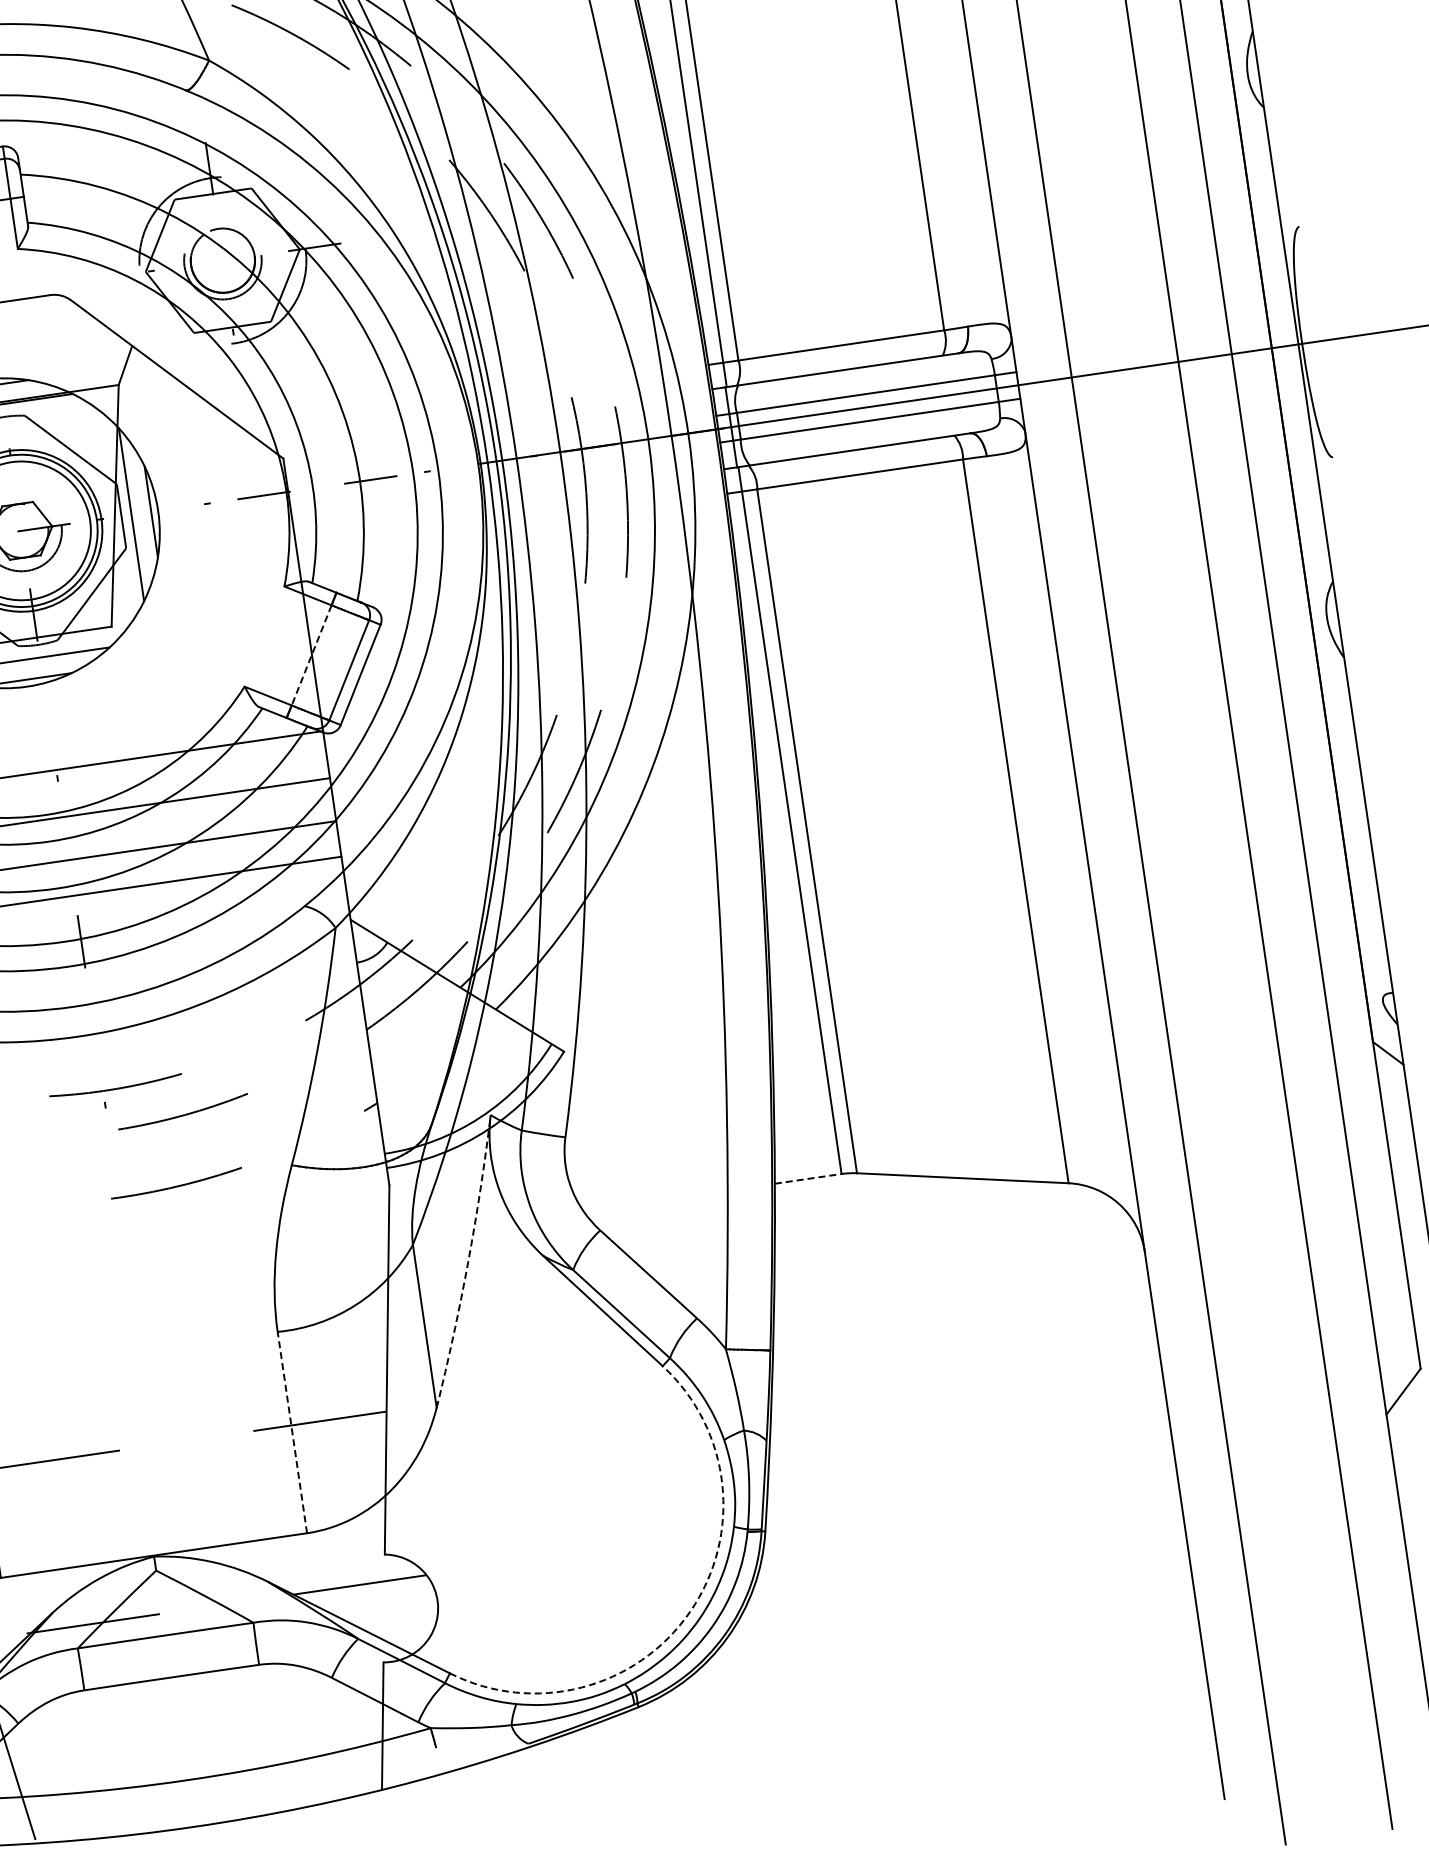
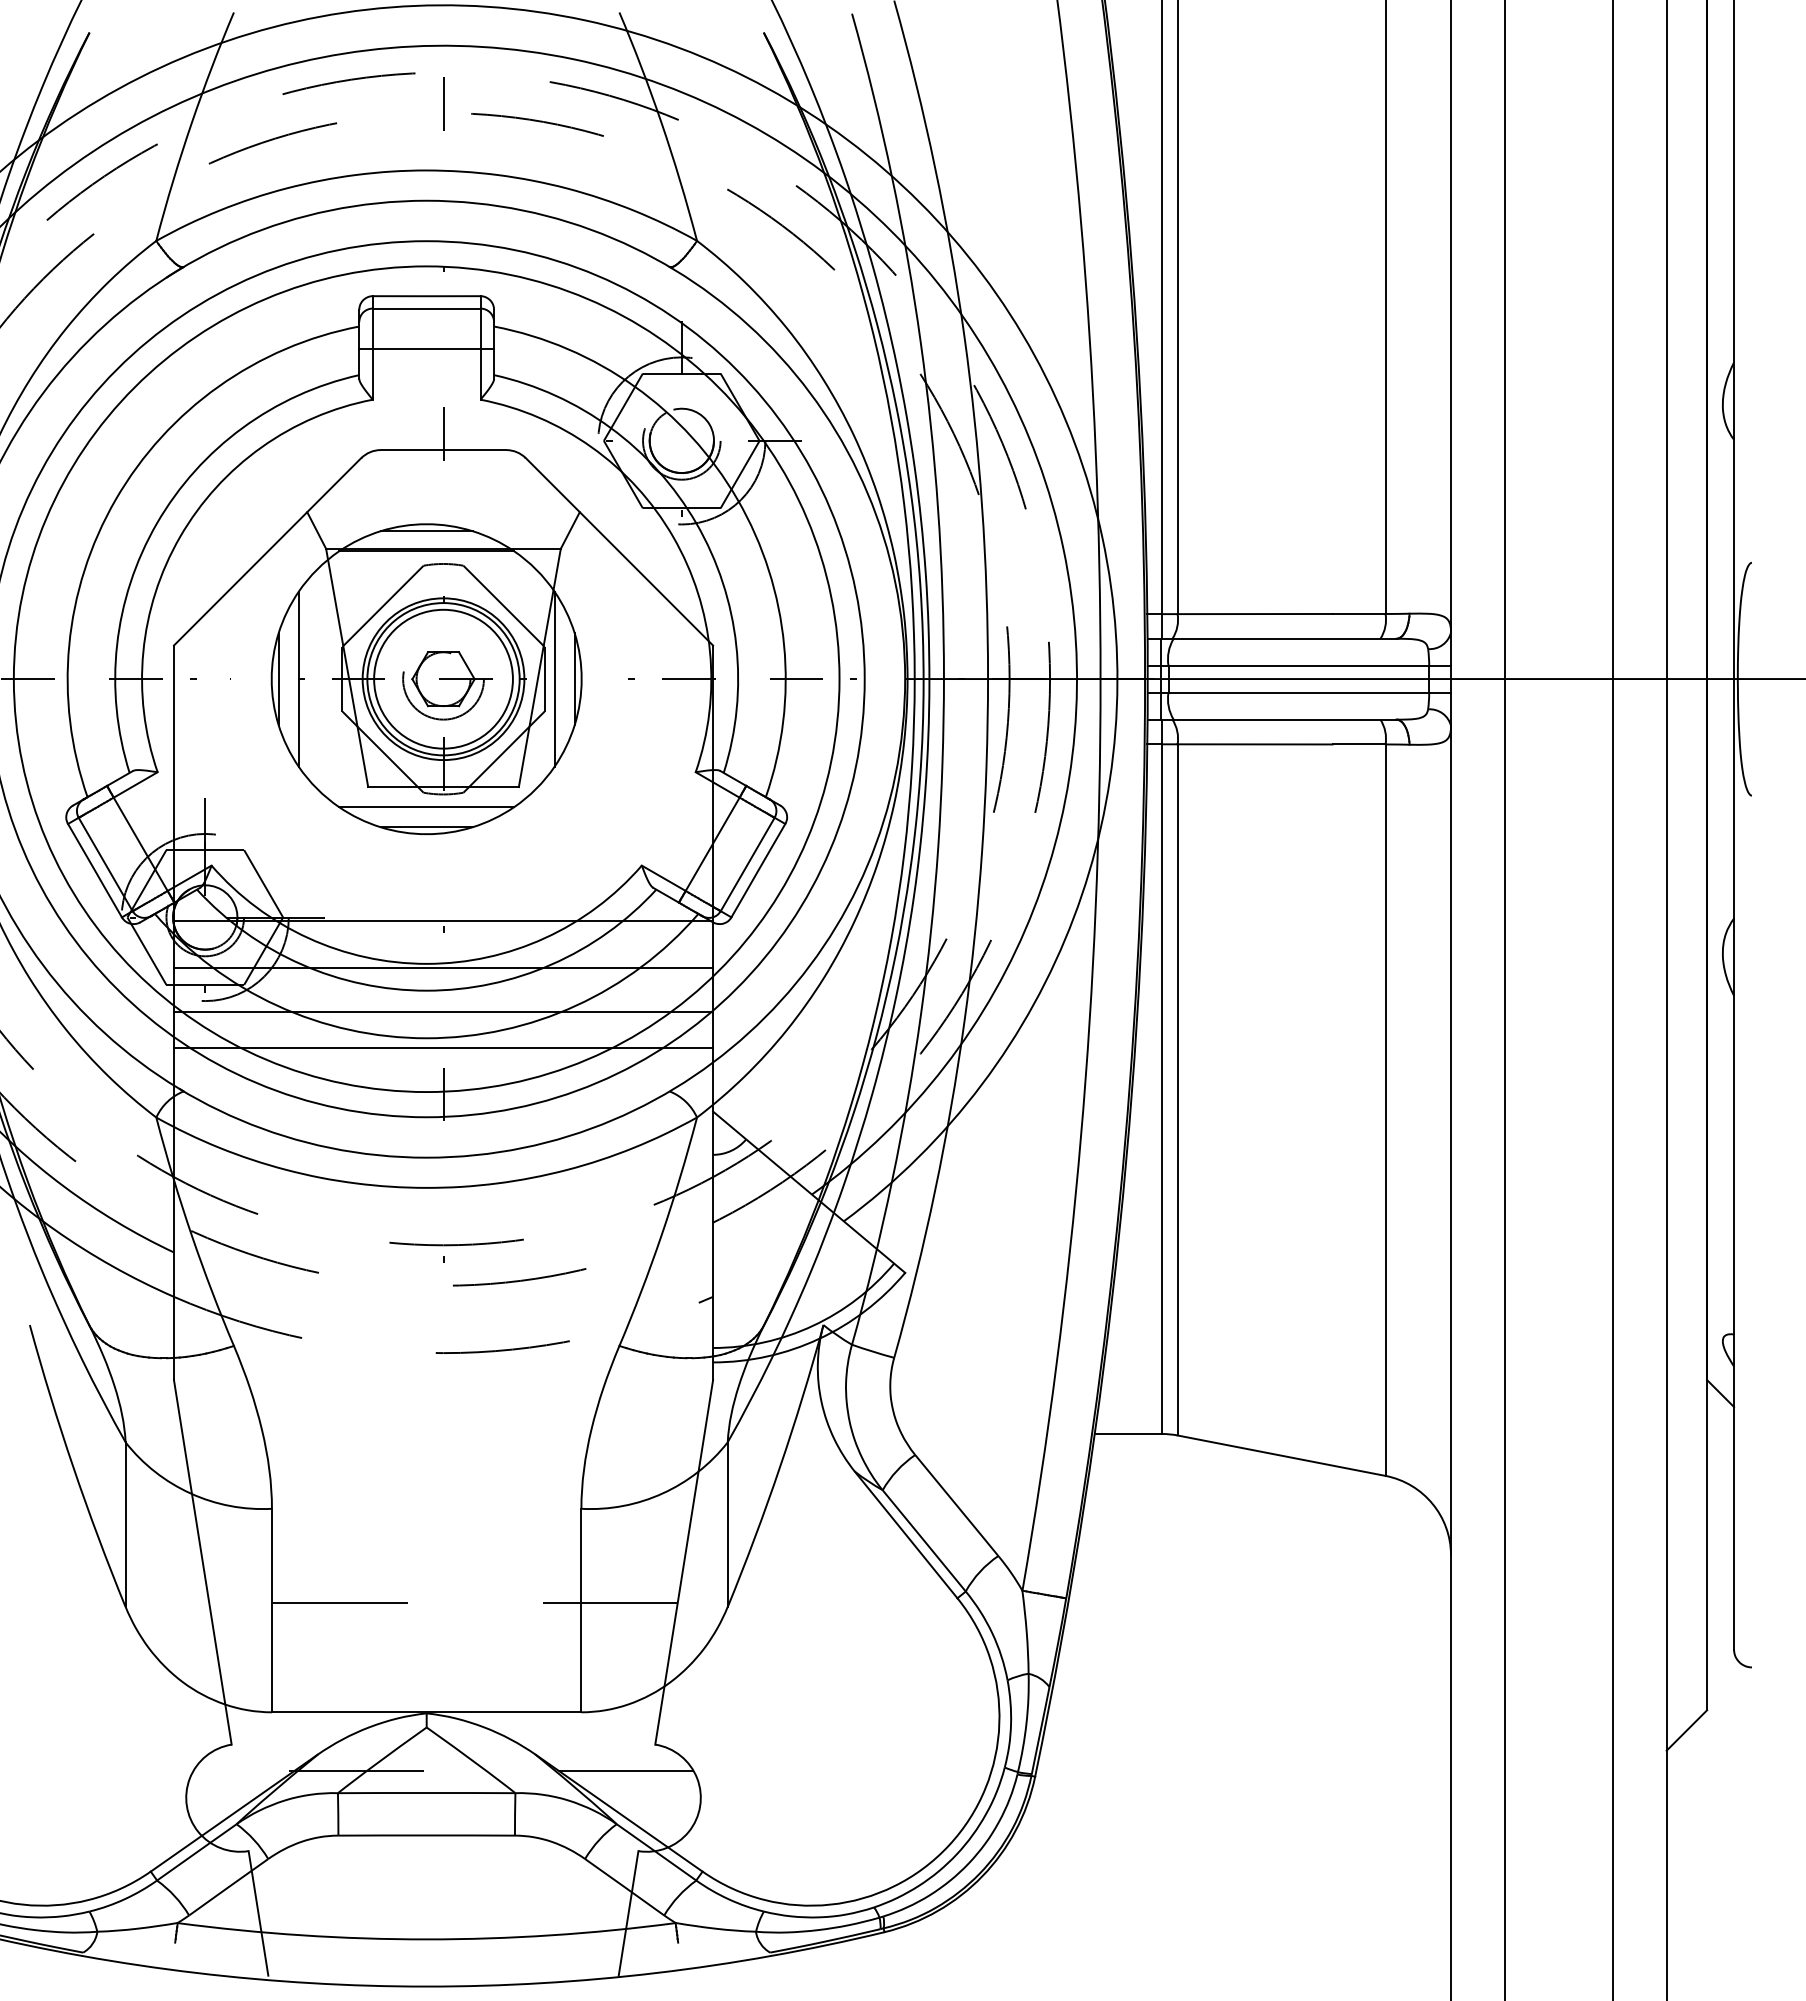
line: (311, 655) -> (712, 844), dashed -> solid
line: (808, 1178) -> (1128, 1433), dashed -> solid
arc: (467, 1262) -> (779, 1467), dashed -> solid
line: (292, 1432) -> (581, 1610), dashed -> solid
arc: (689, 1612) -> (948, 1845), dashed -> solid

